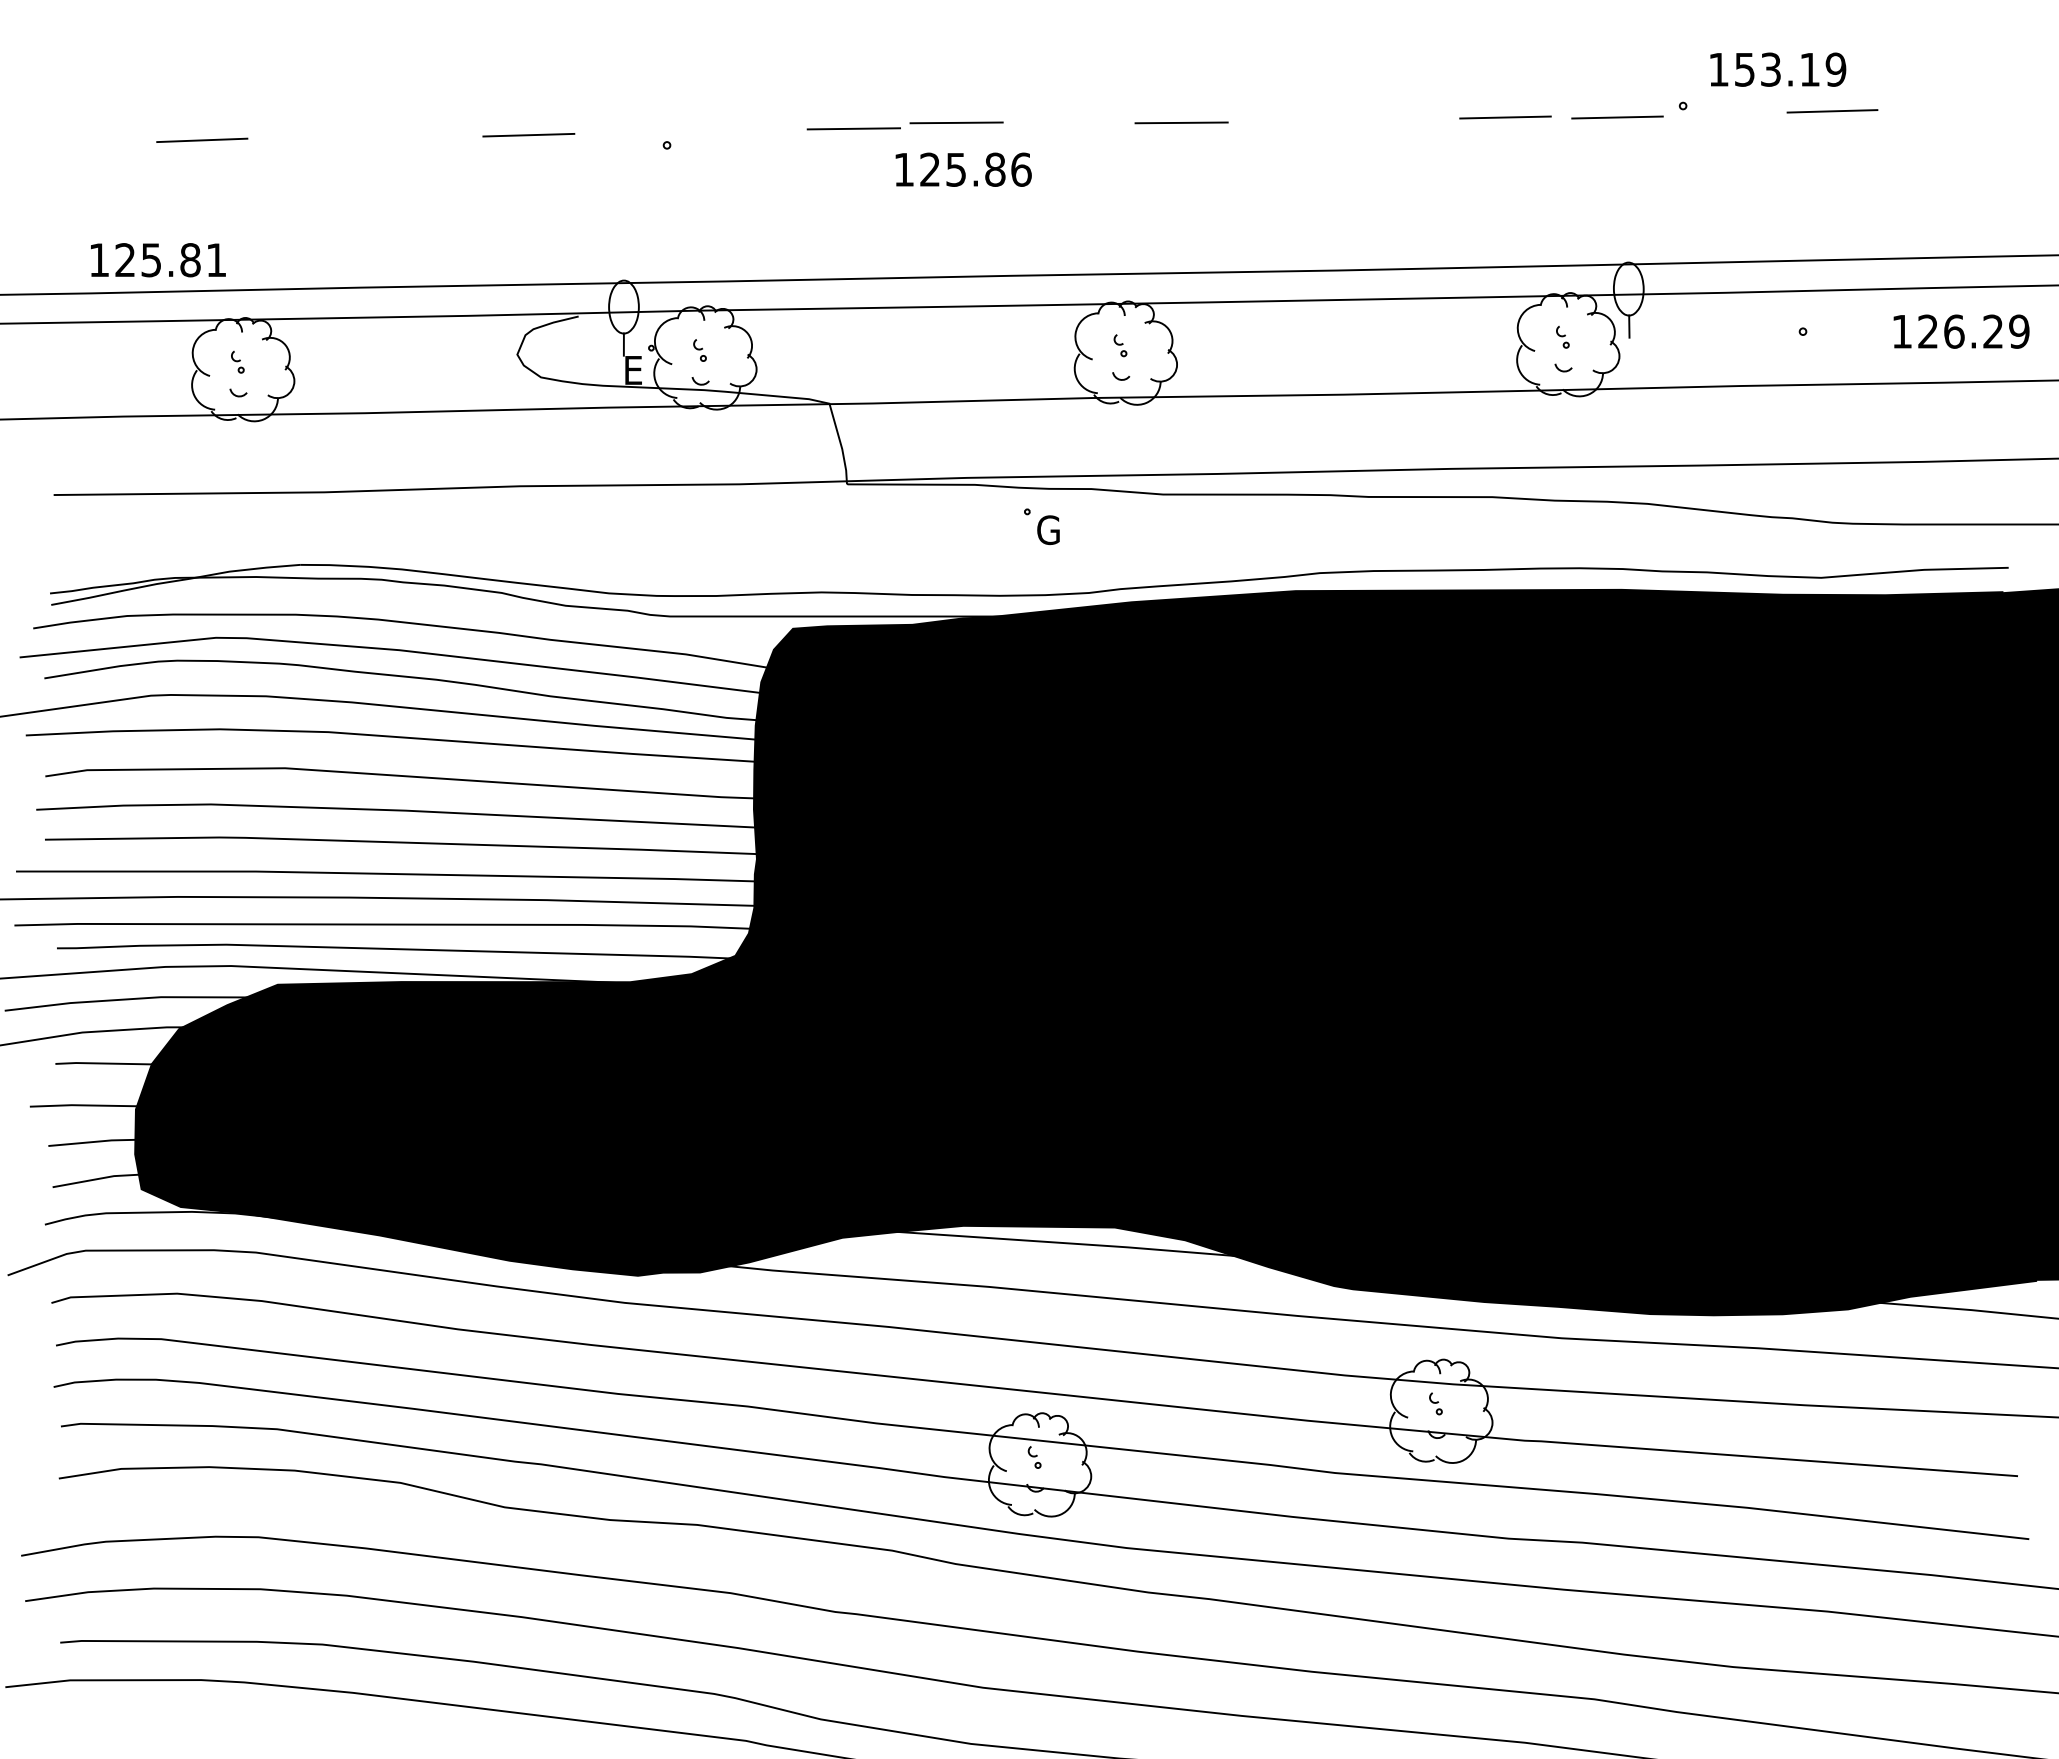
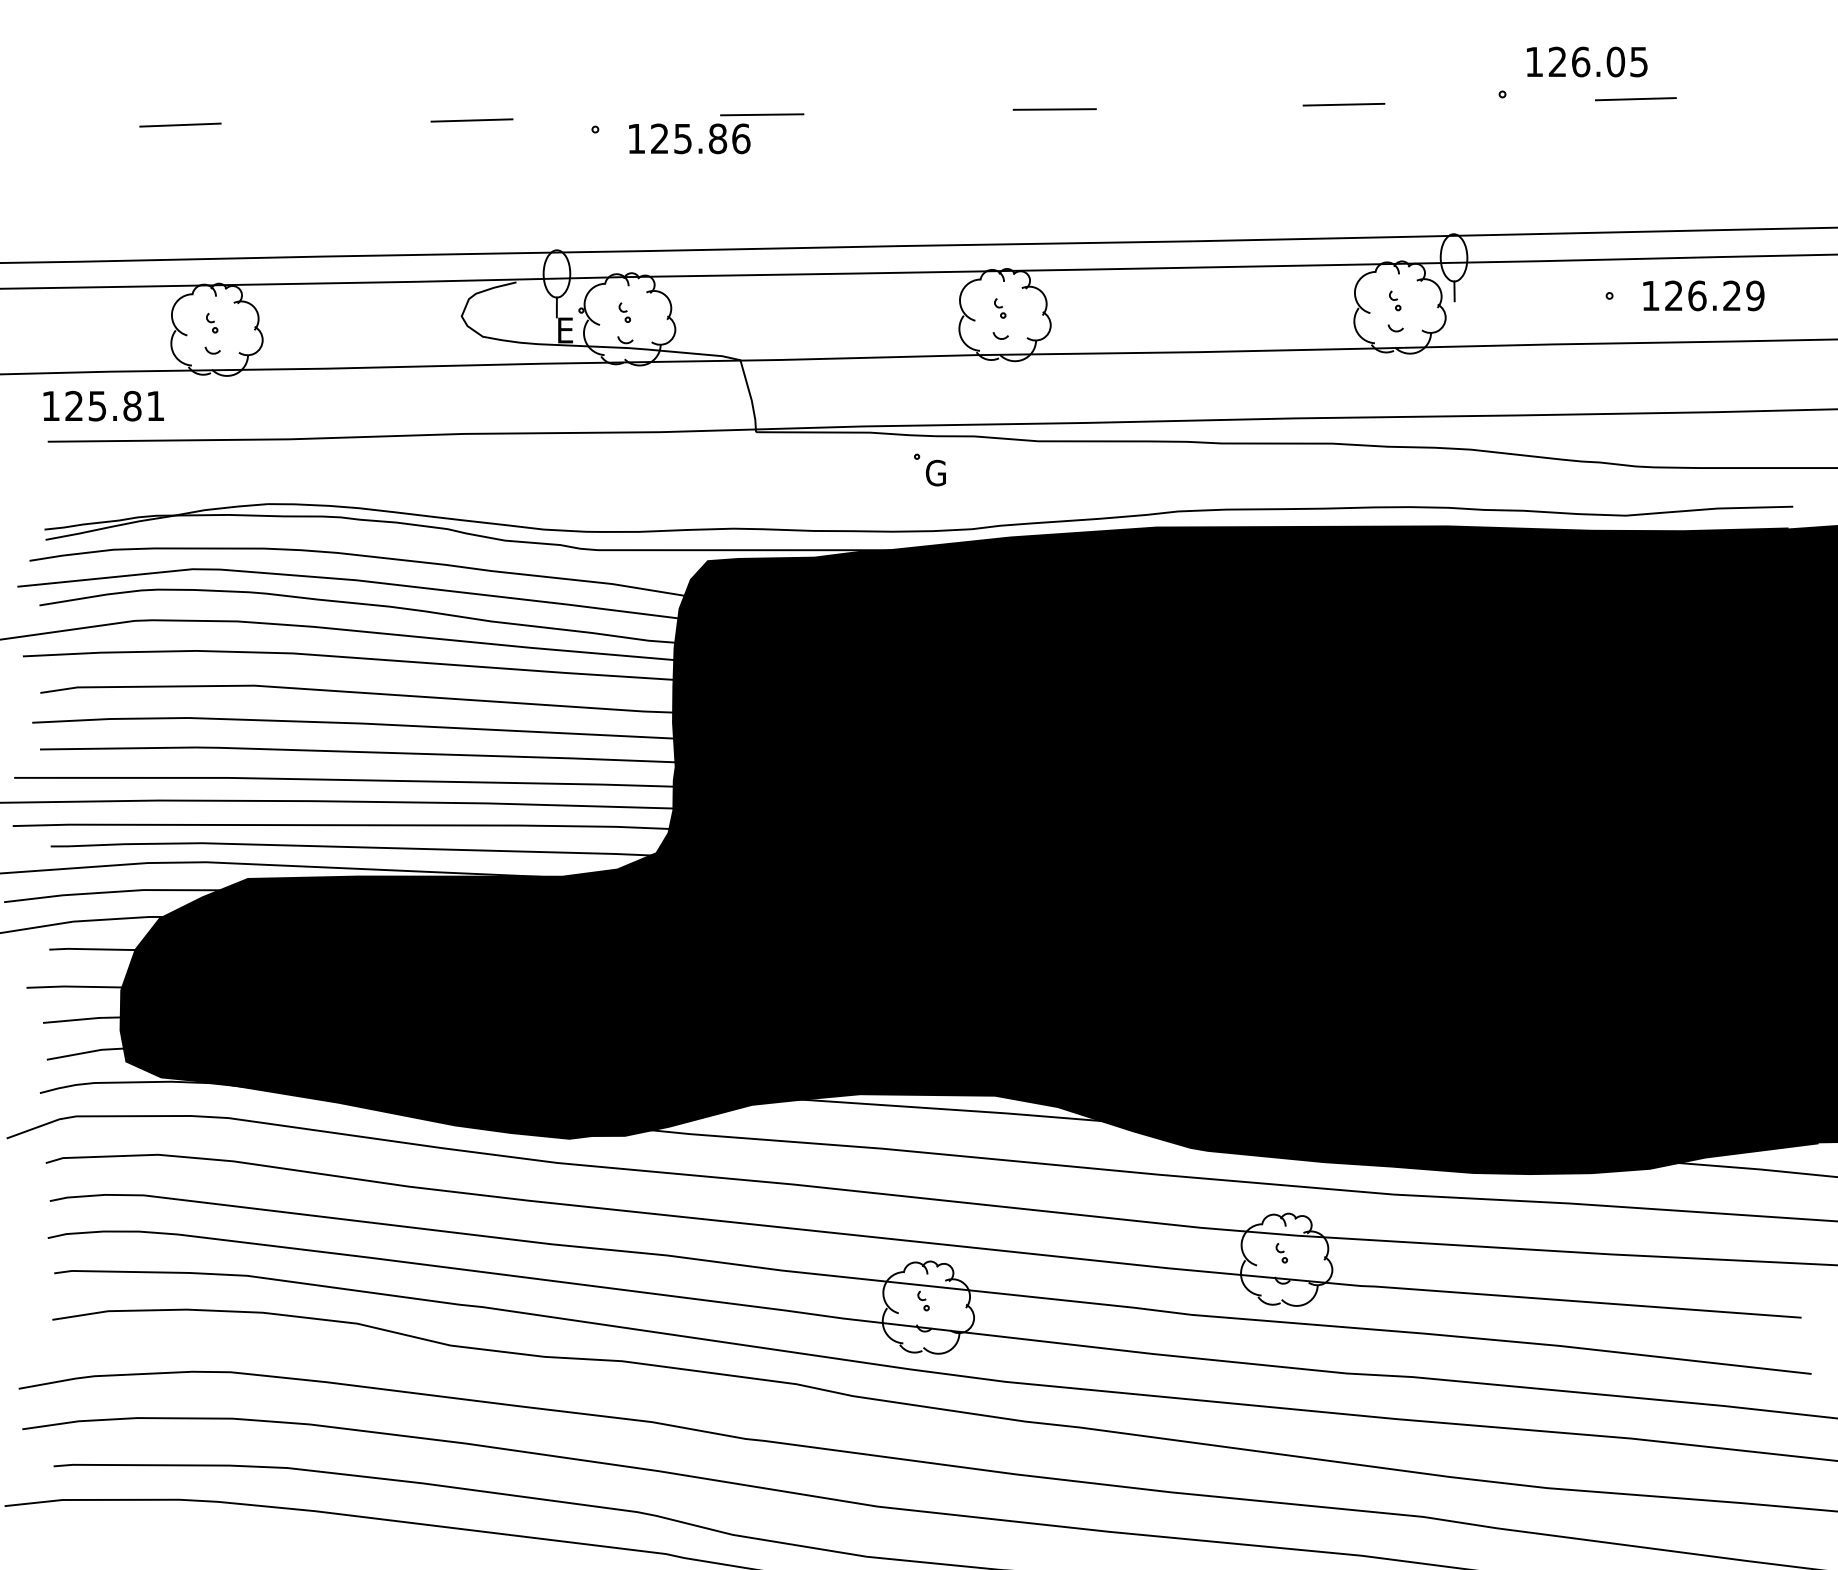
text: (1790, 69) -> (1598, 61), 153.19 -> 126.05
line: (1617, 117) -> (1443, 104), removed
line: (956, 122) -> (853, 109), removed
text: (963, 169) -> (689, 138), moved
text: (158, 260) -> (103, 406), moved
text: (1961, 331) -> (1703, 295), moved

